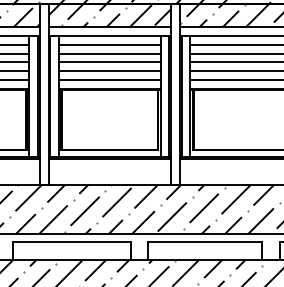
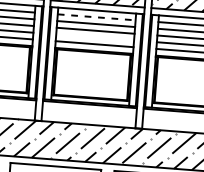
line: (109, 44) -> (96, 17), solid -> dashed
line: (109, 71) -> (94, 37), removed

